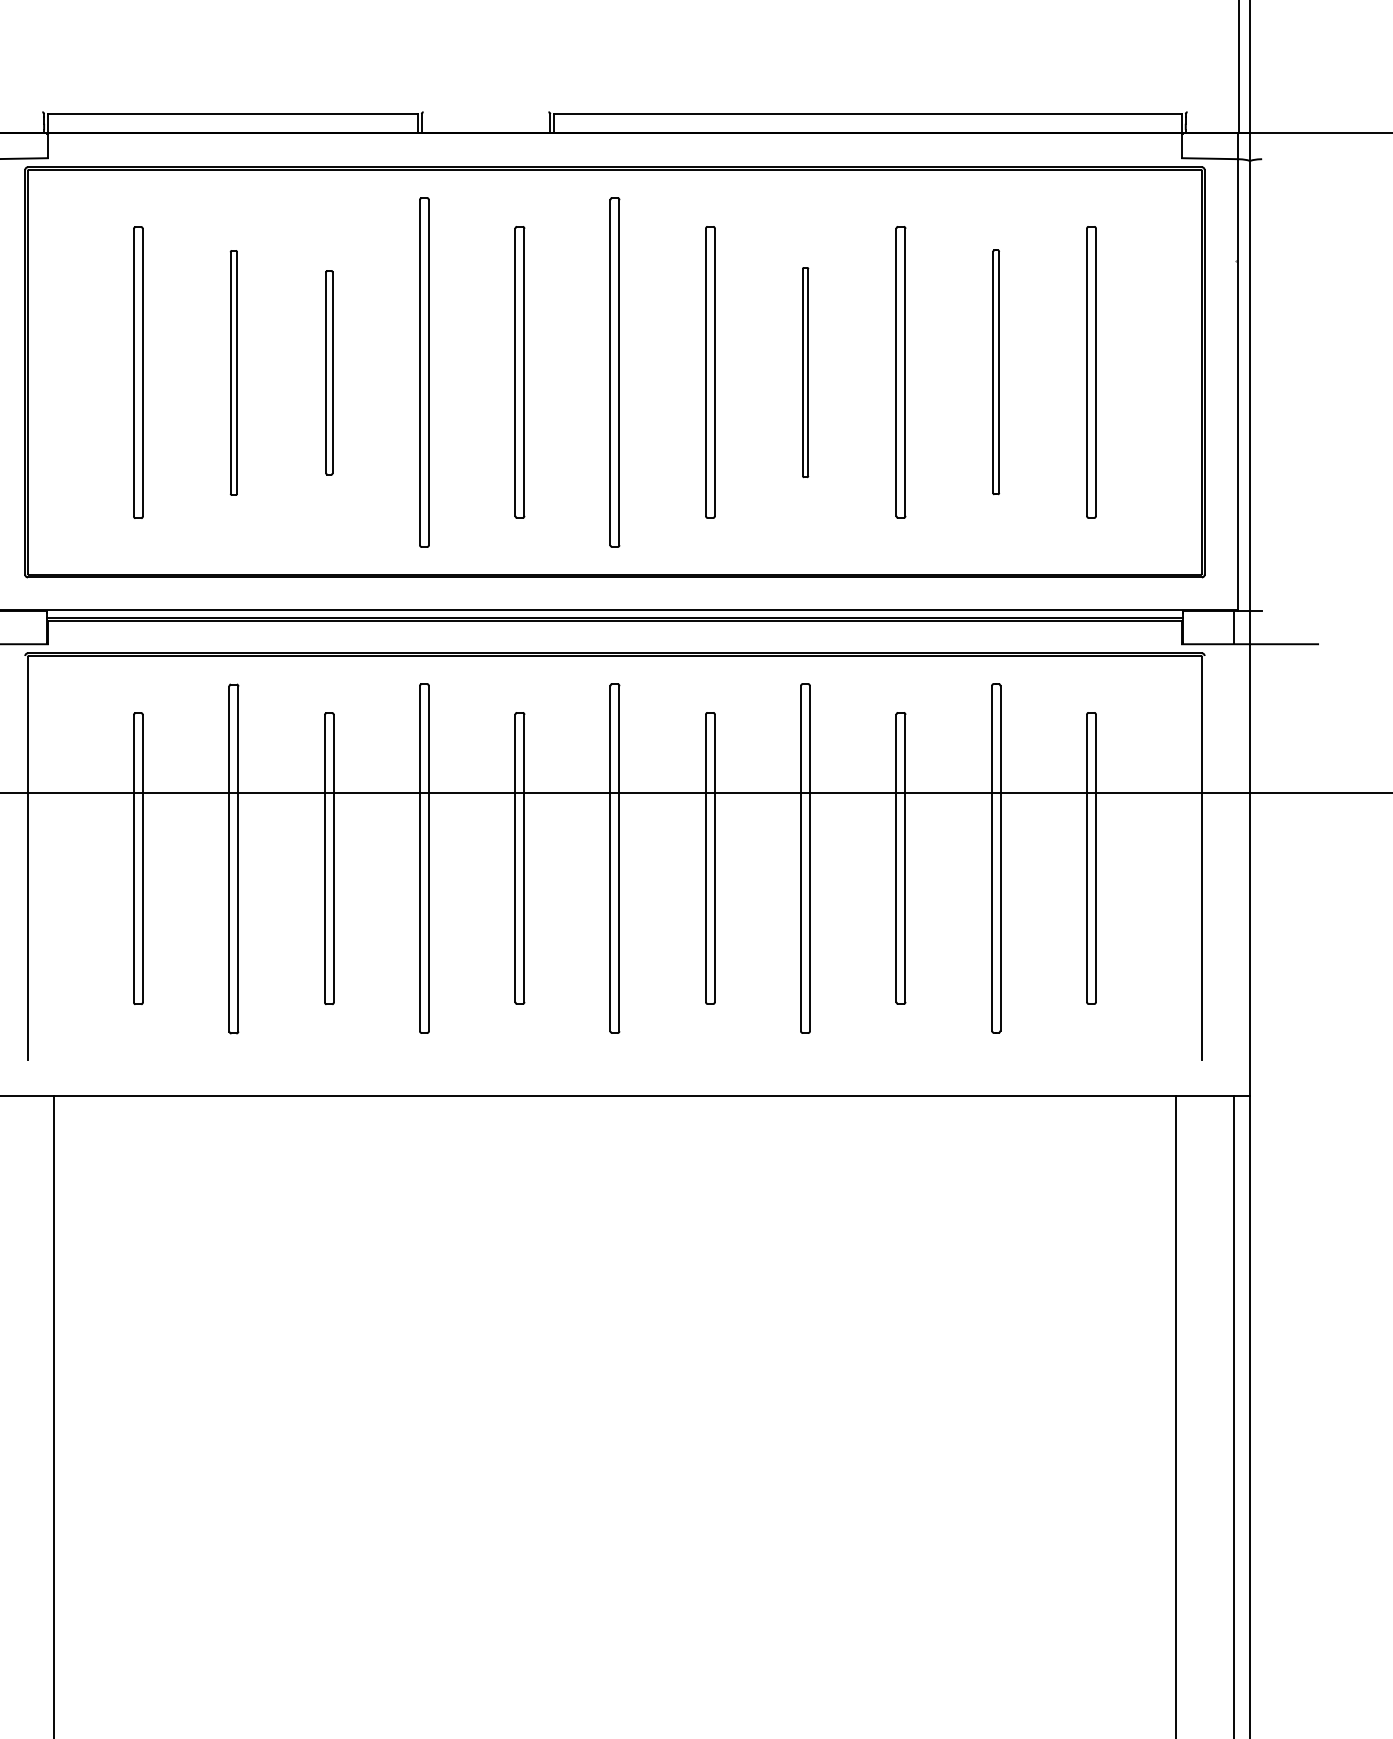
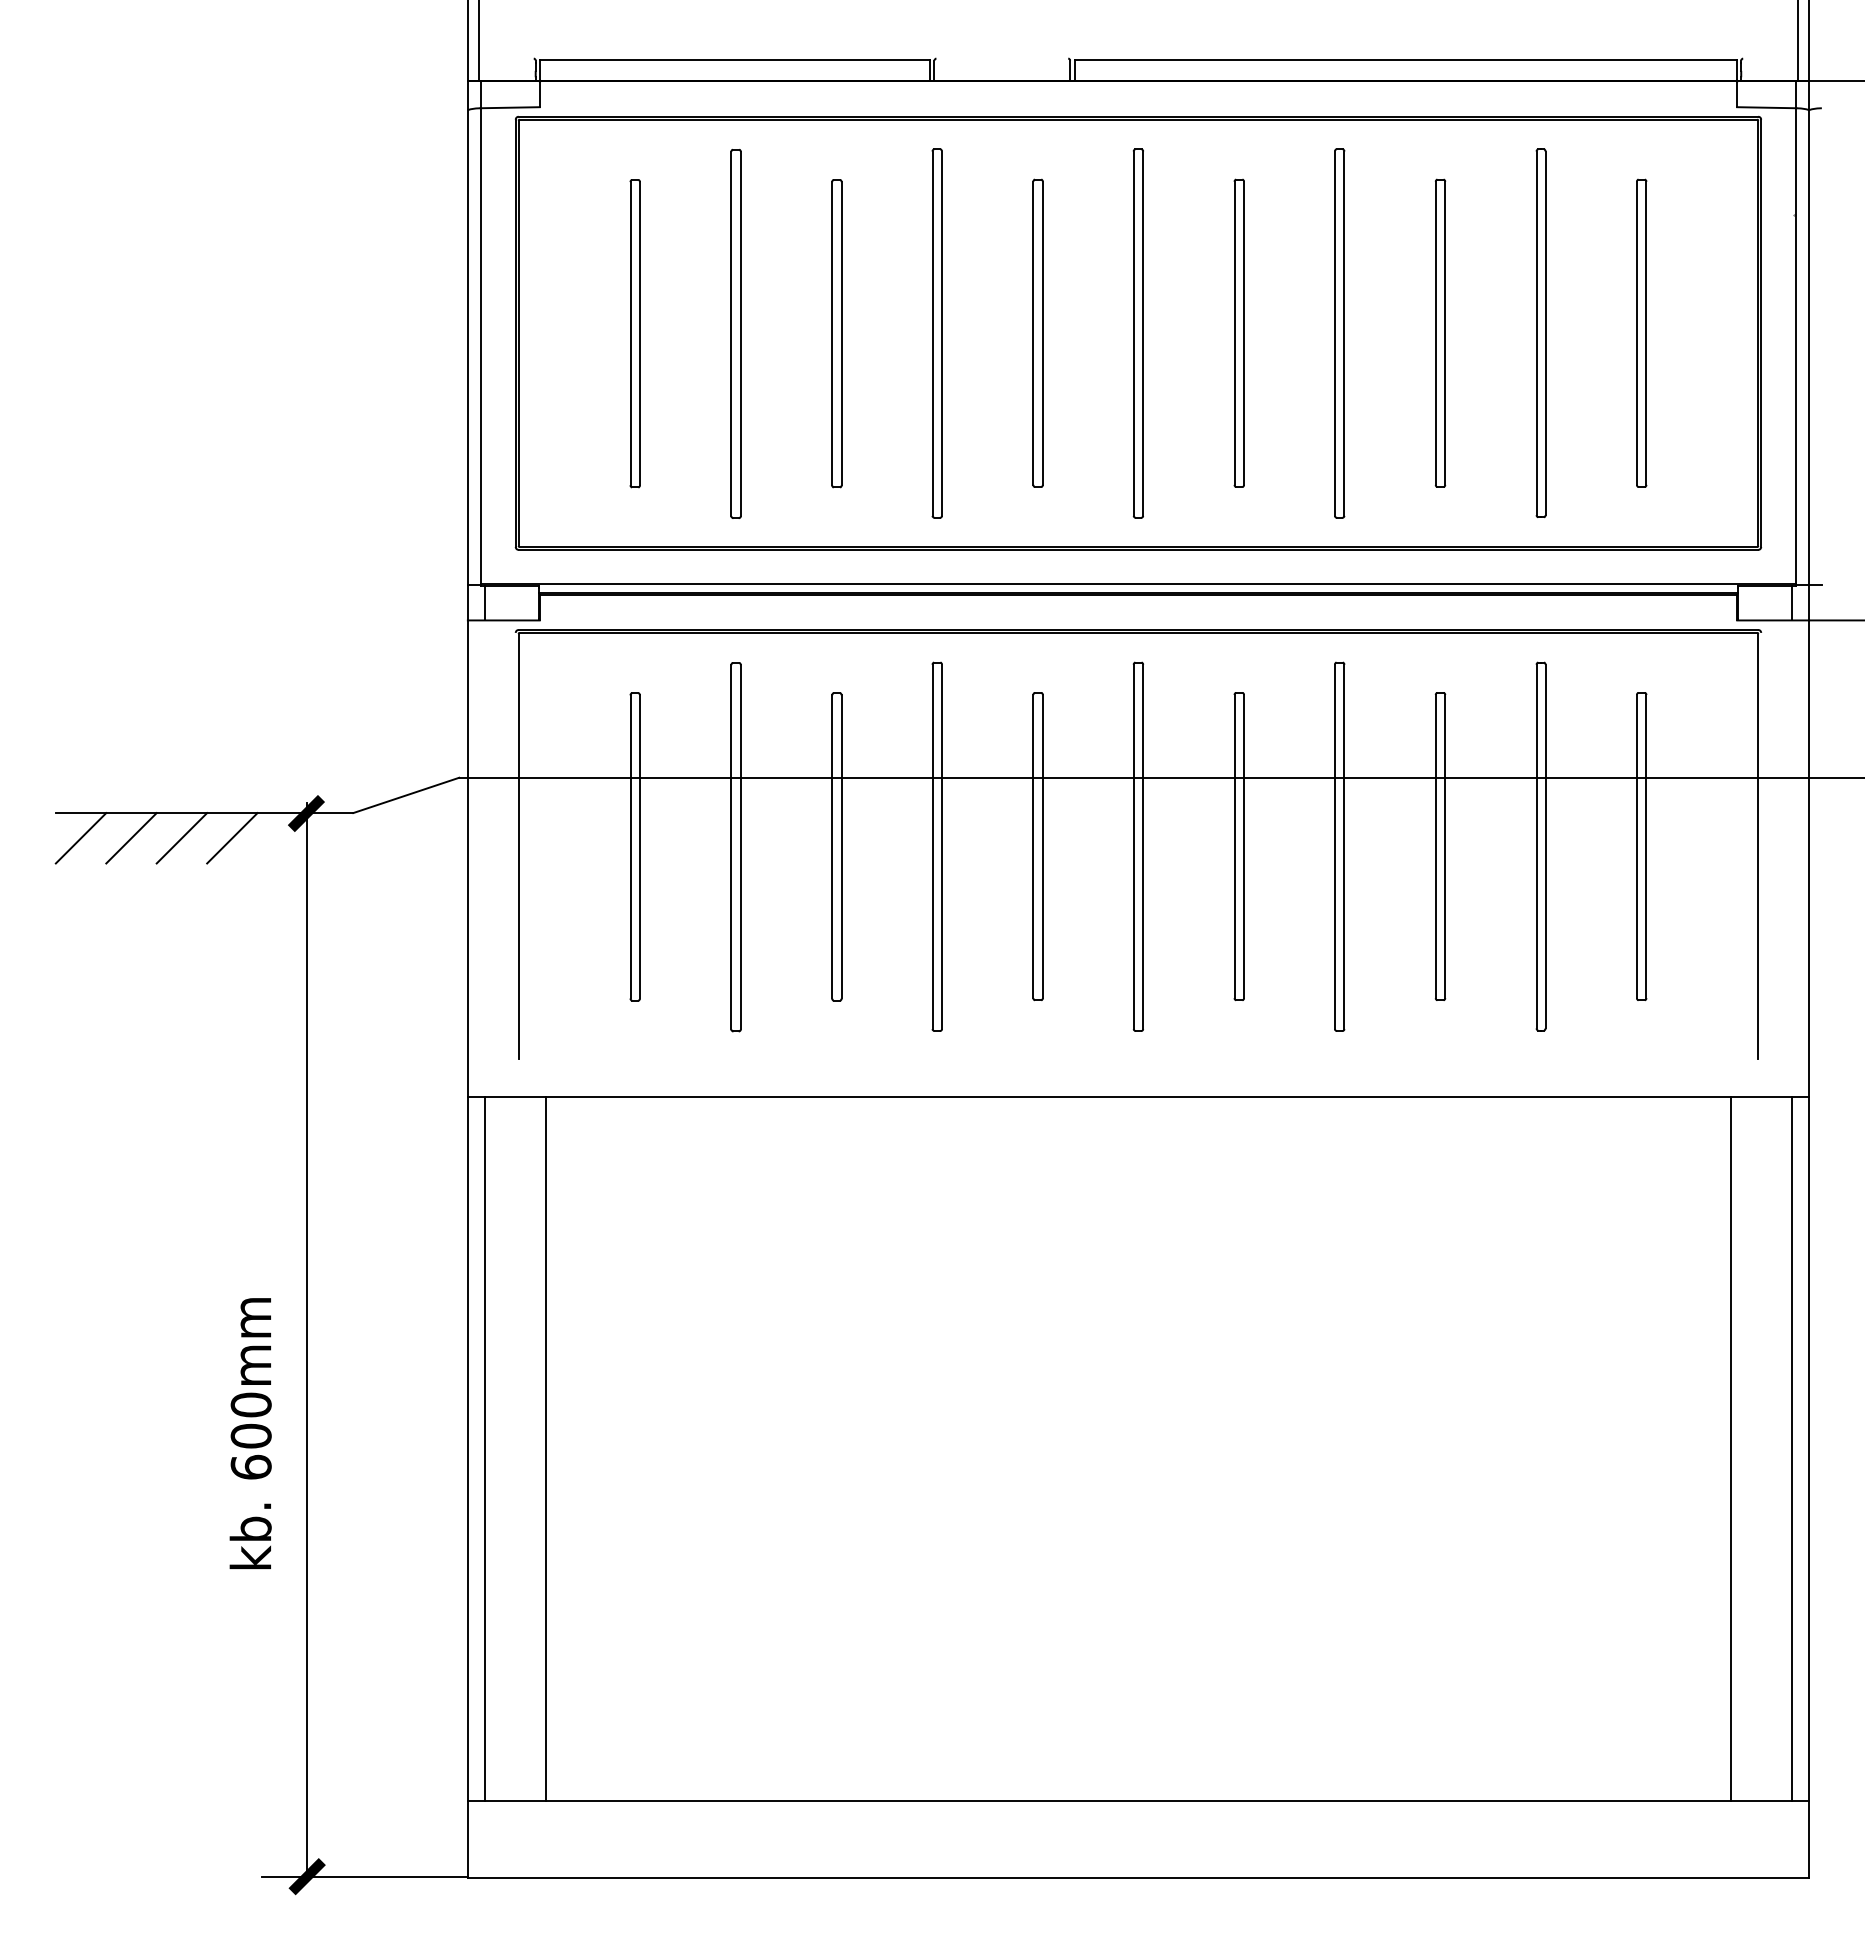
part: (233, 372) -> (735, 333), size x1.43
part: (328, 372) -> (836, 333), size x1.43
part: (805, 372) -> (1339, 333), size x1.67
part: (995, 372) -> (1540, 333), size x1.43

